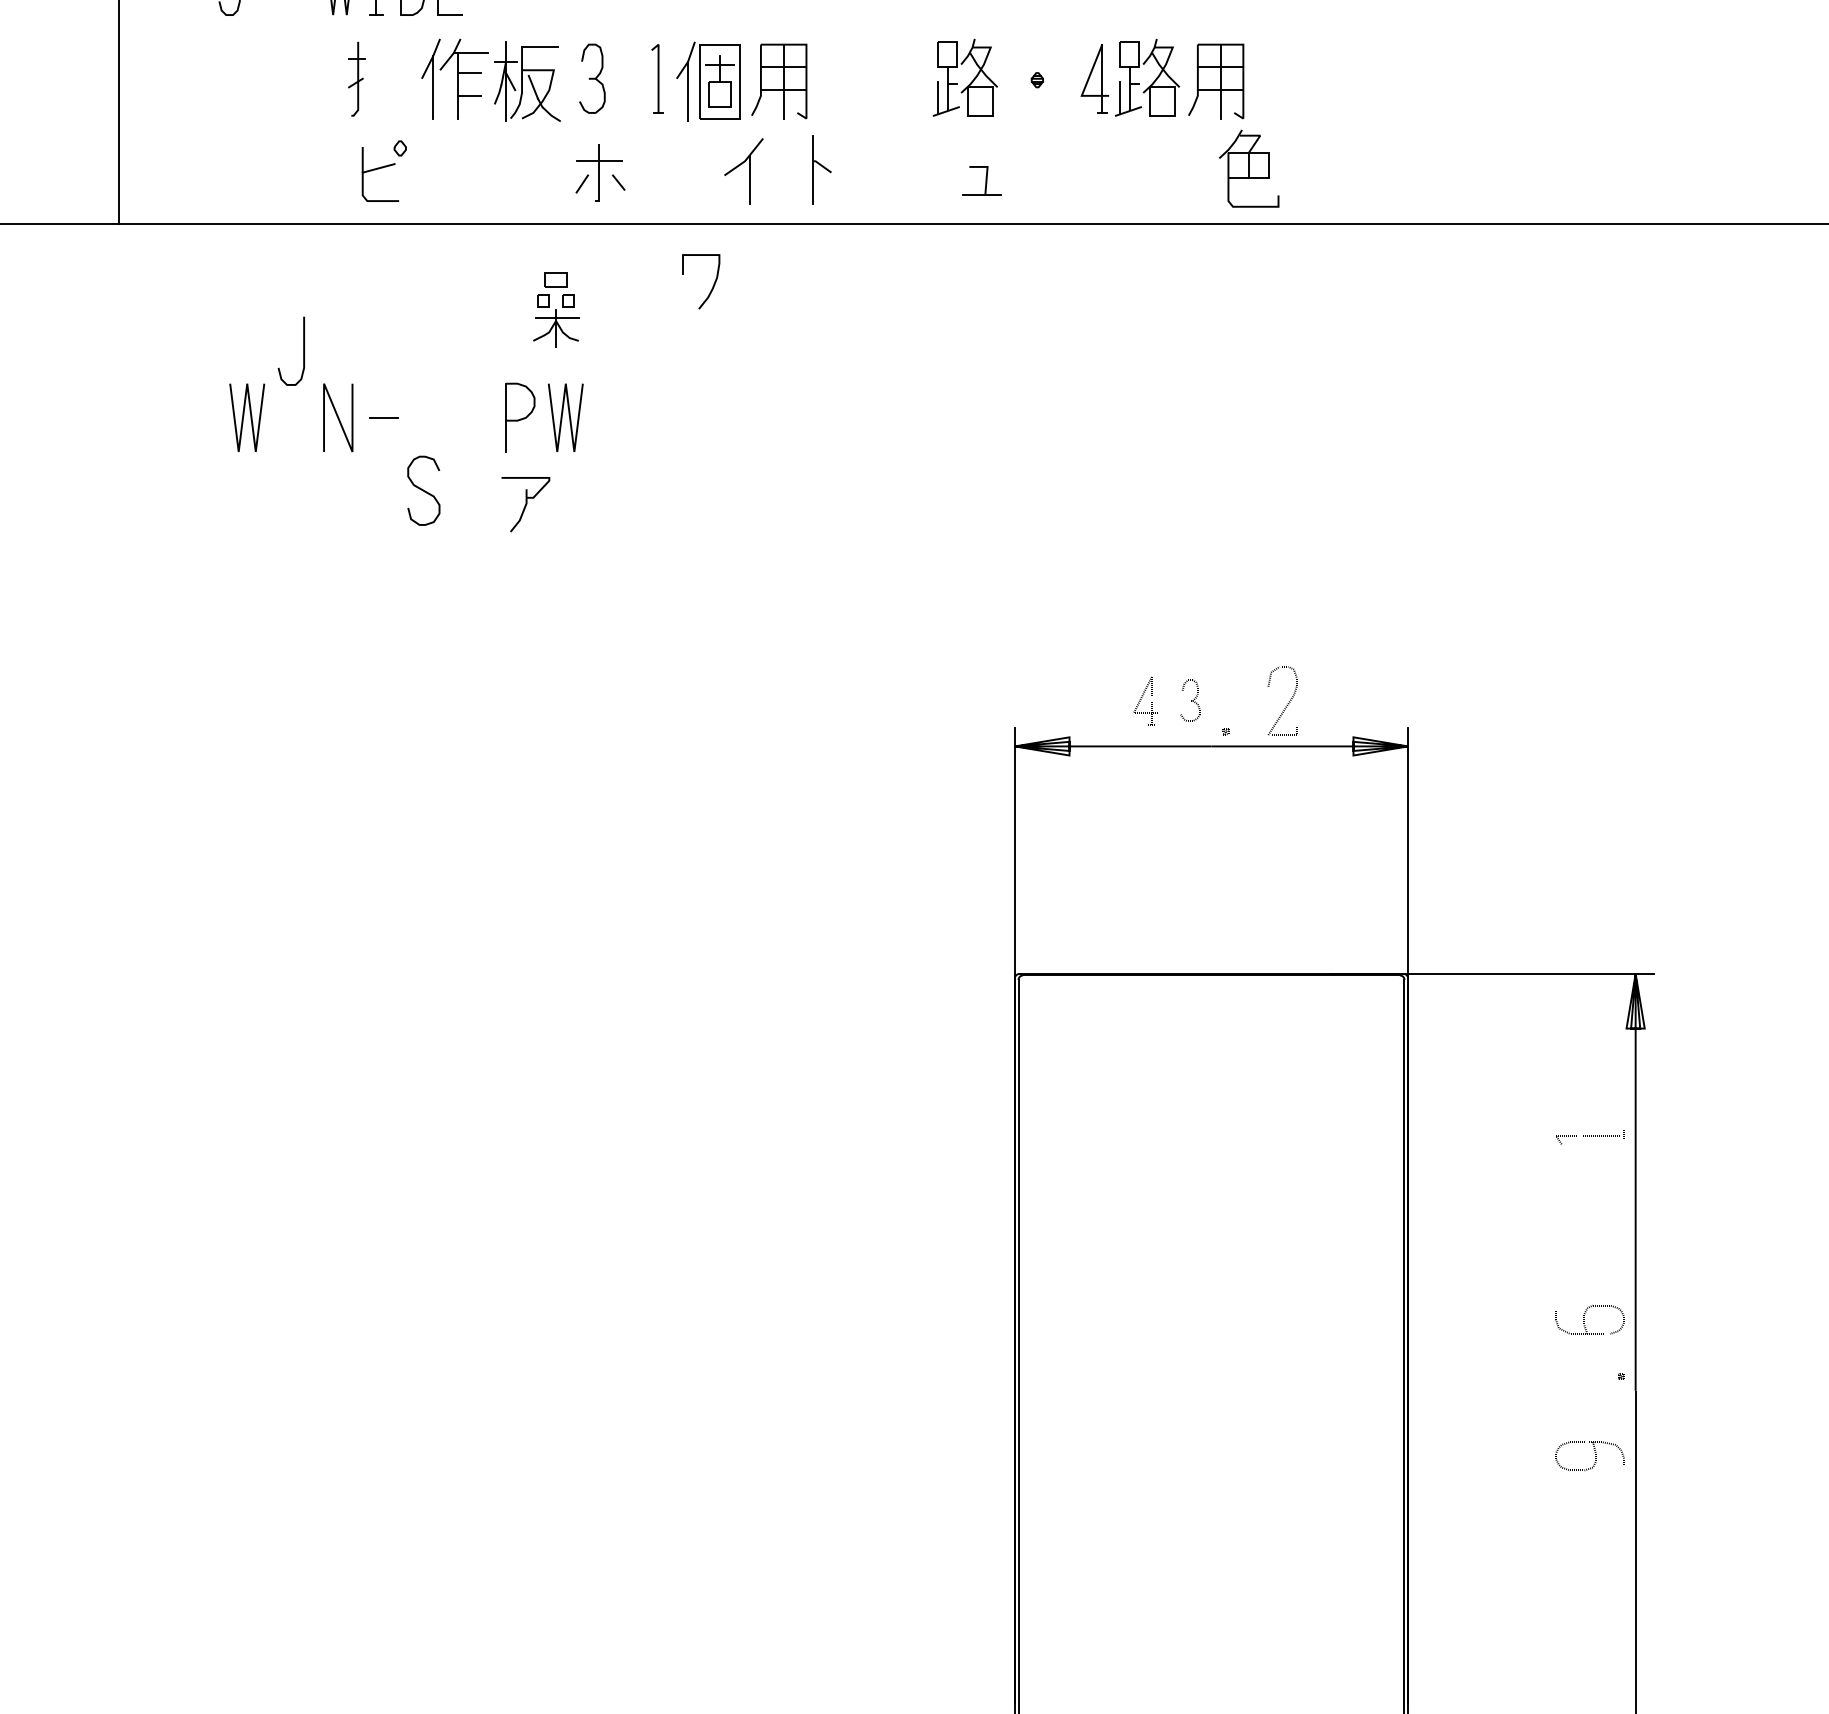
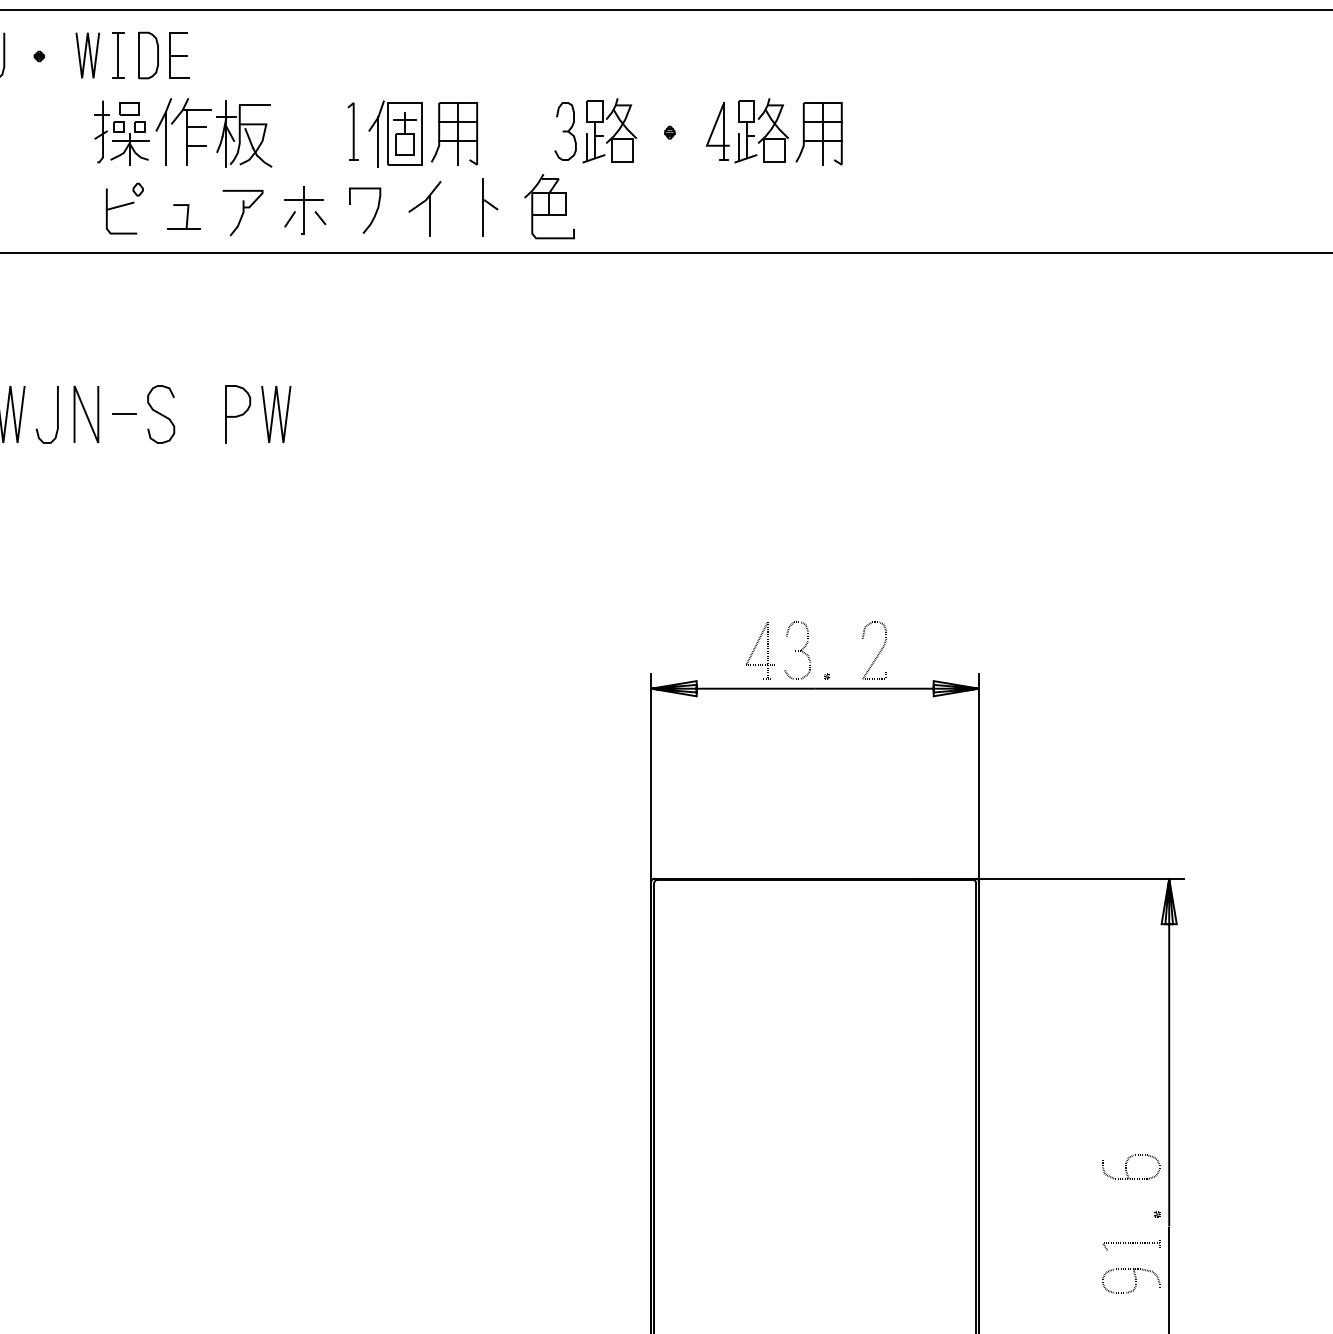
part: (592, 78) -> (565, 131), moved
part: (1249, 168) -> (549, 206), moved
part: (981, 180) -> (183, 216), moved
curve: (712, 286) -> (374, 214), moved
part: (556, 309) -> (130, 133), moved
curve: (303, 350) -> (57, 414), moved
curve: (423, 490) -> (160, 414), moved
part: (525, 504) -> (242, 213), moved
part: (1145, 700) -> (760, 650), size x1.43
part: (1190, 700) -> (797, 650), size x1.67
part: (1590, 1137) -> (1131, 1244), moved

